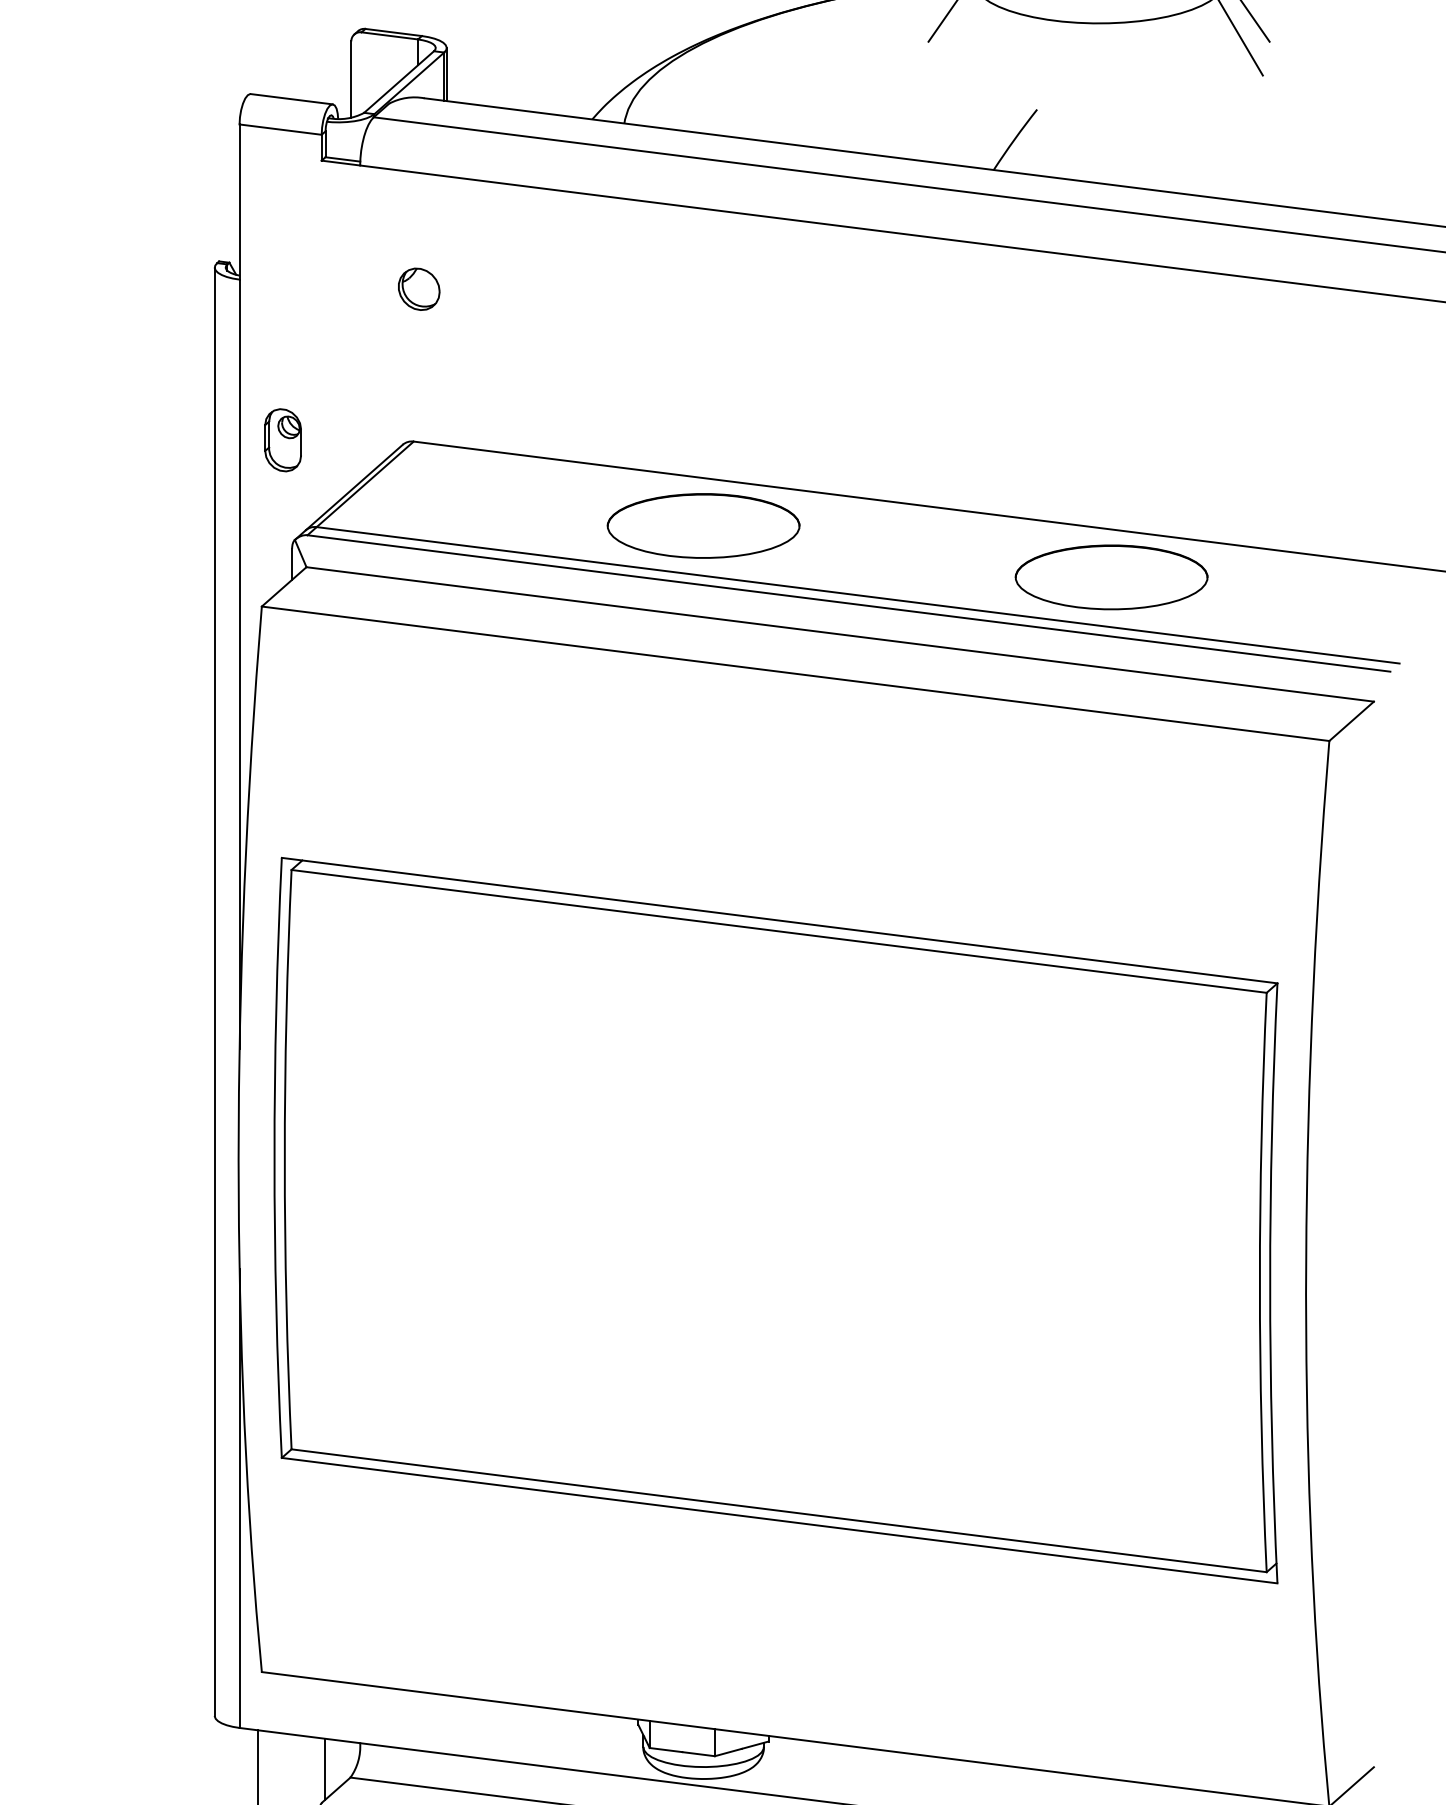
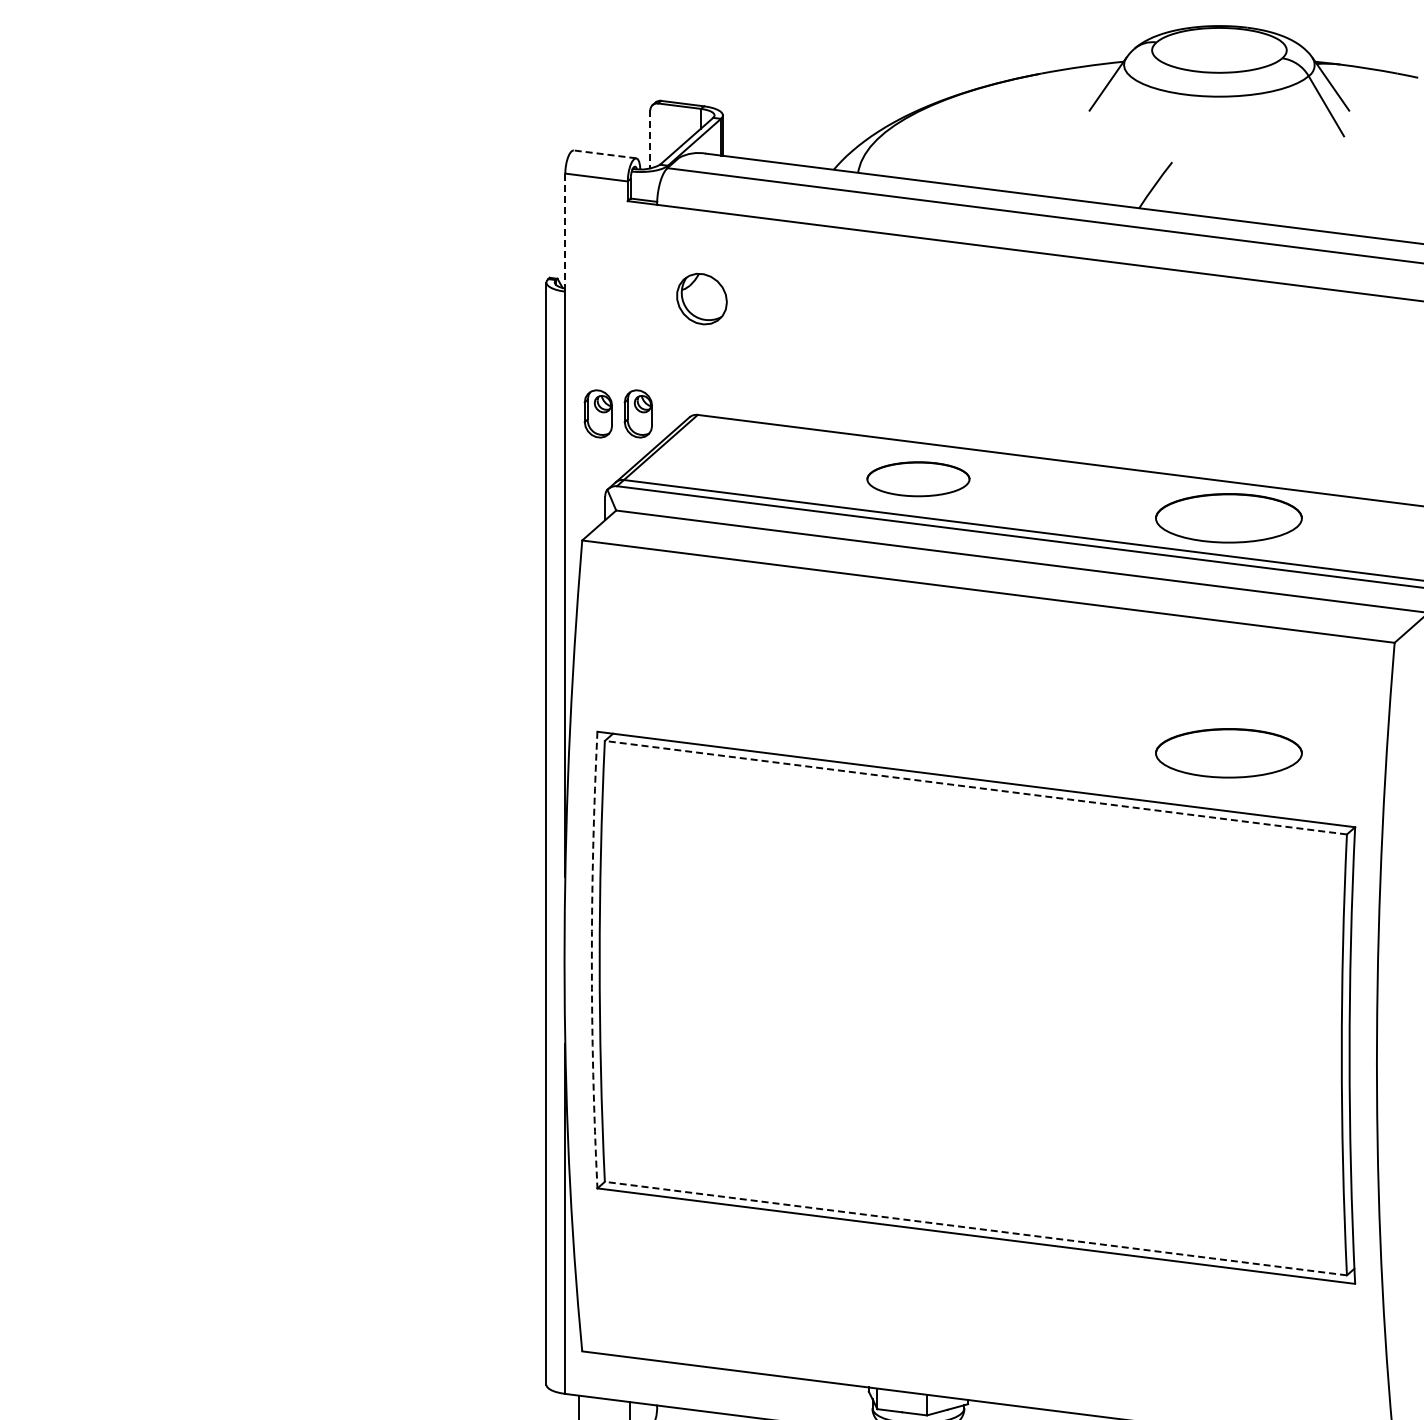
line: (351, 79) -> (650, 139), solid -> dashed
line: (291, 99) -> (604, 154), solid -> dashed
line: (239, 203) -> (565, 233), solid -> dashed
part: (418, 288) -> (701, 298), size x1.6
part: (334, 439) -> (637, 413), added
part: (703, 526) -> (918, 479), size x0.7
part: (1111, 886) -> (1228, 753), added
line: (778, 931) -> (975, 787), solid -> dashed
arc: (274, 1158) -> (591, 960), solid -> dashed
line: (778, 1510) -> (975, 1228), solid -> dashed

